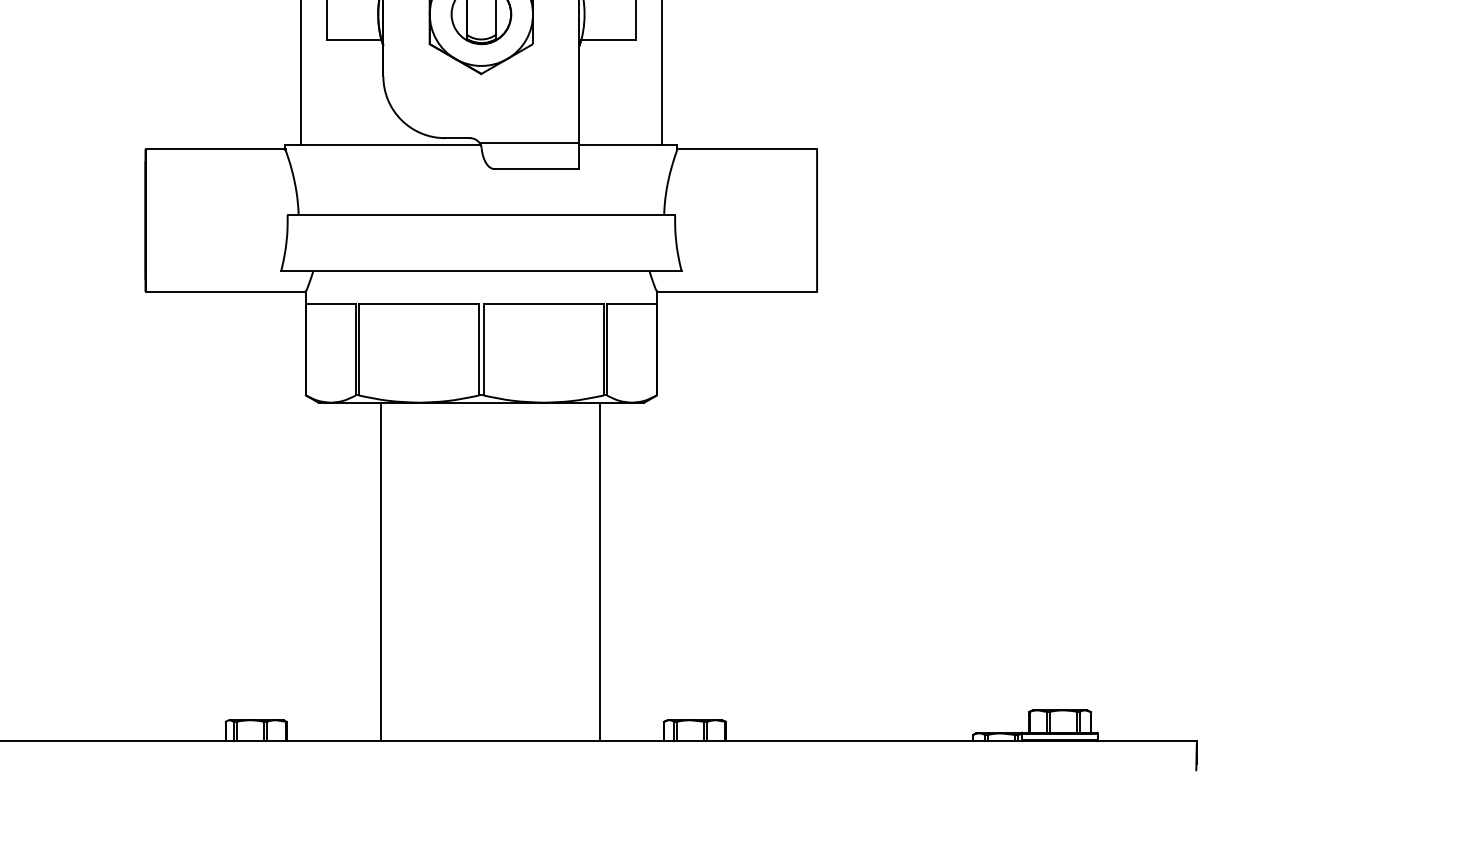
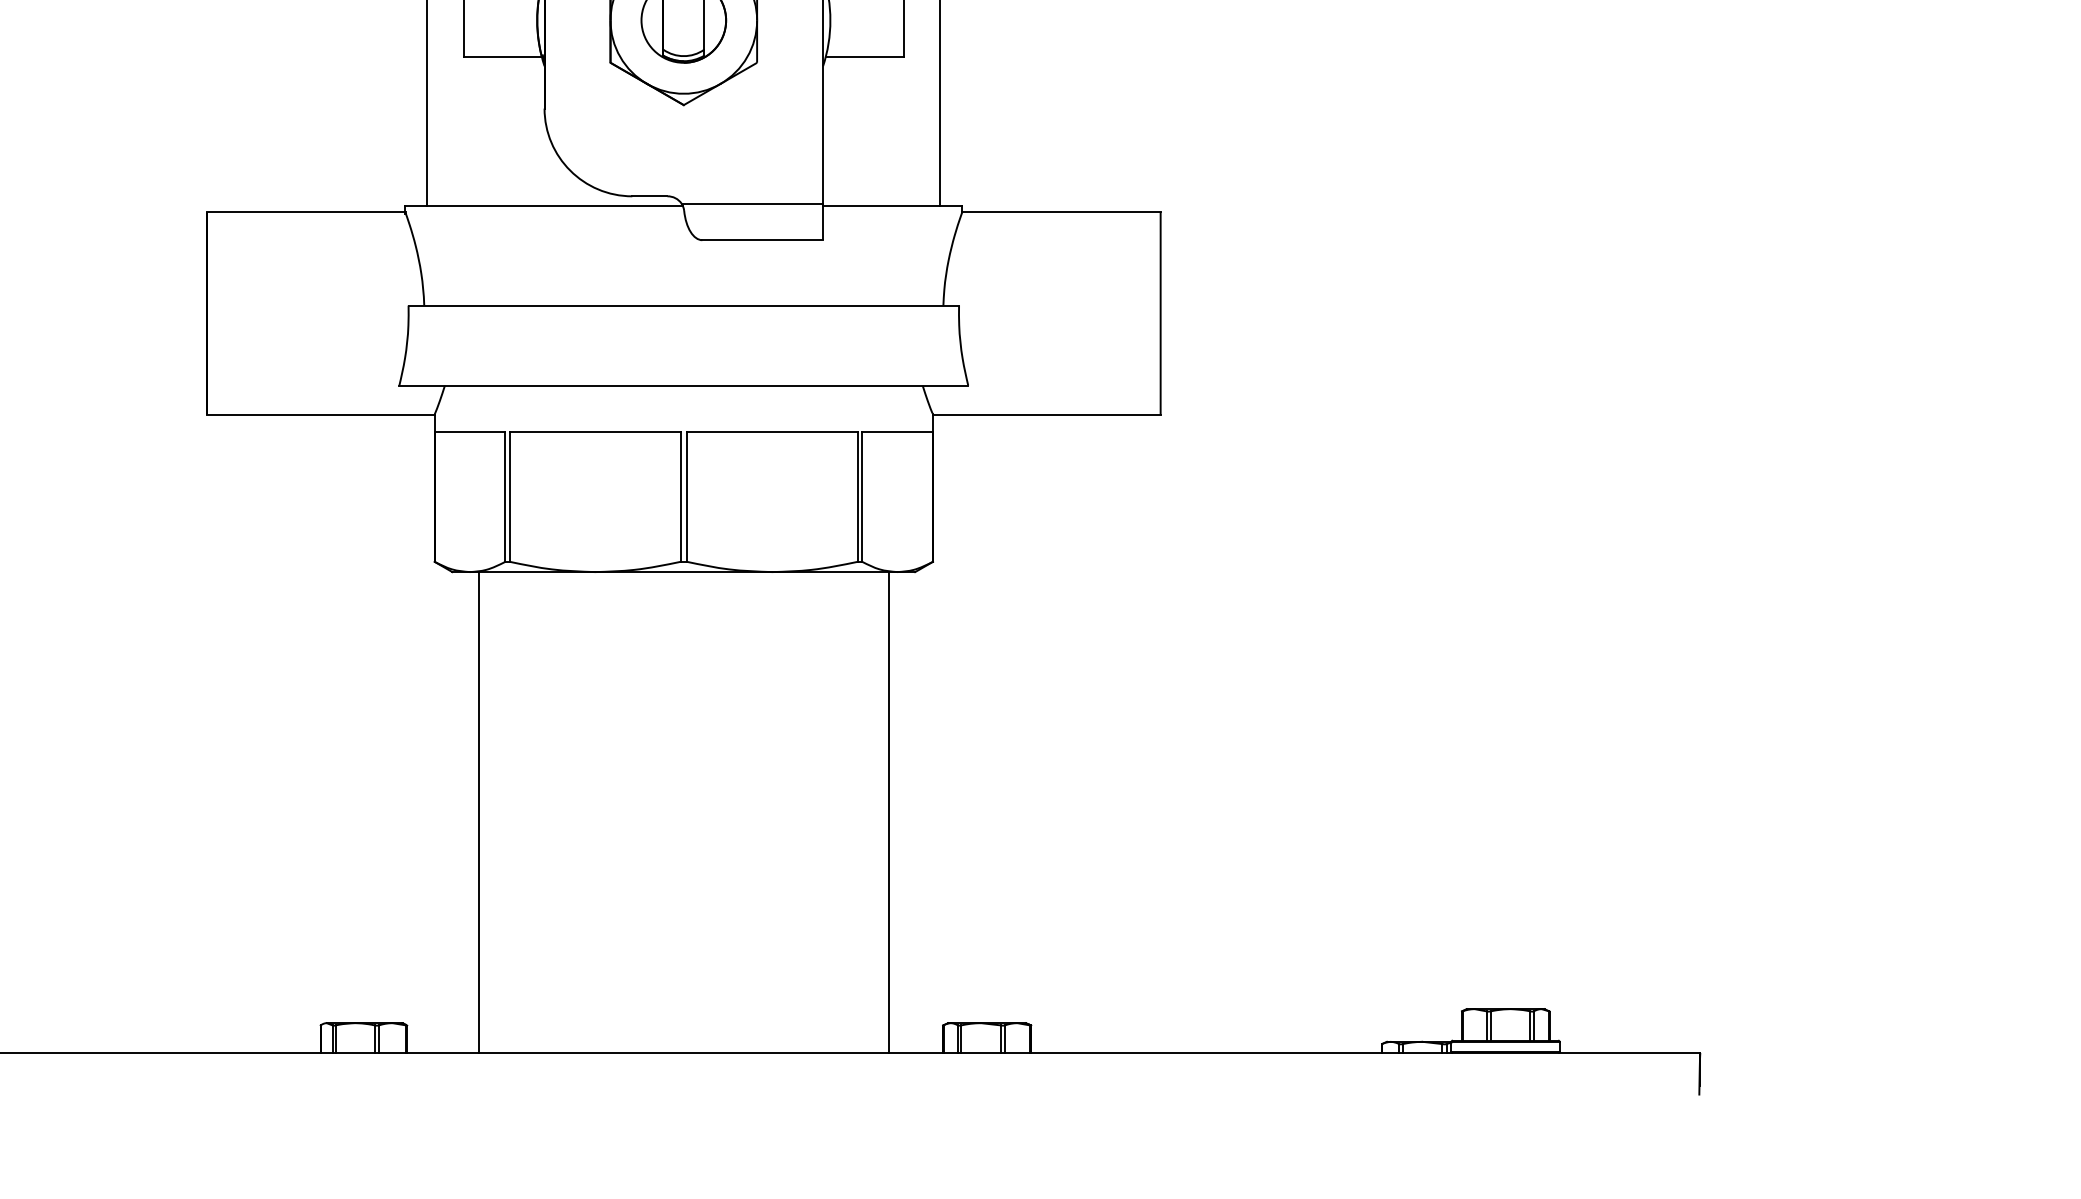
line: (381, 571) -> (479, 811), moved
line: (599, 571) -> (888, 811), moved

